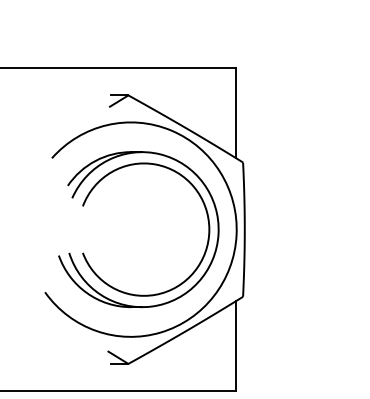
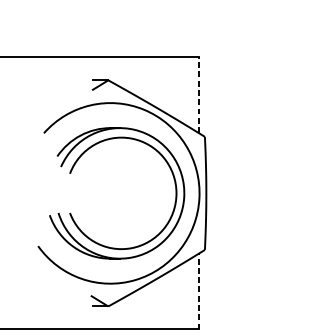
line: (235, 113) -> (198, 95), solid -> dashed
line: (235, 346) -> (198, 291), solid -> dashed

